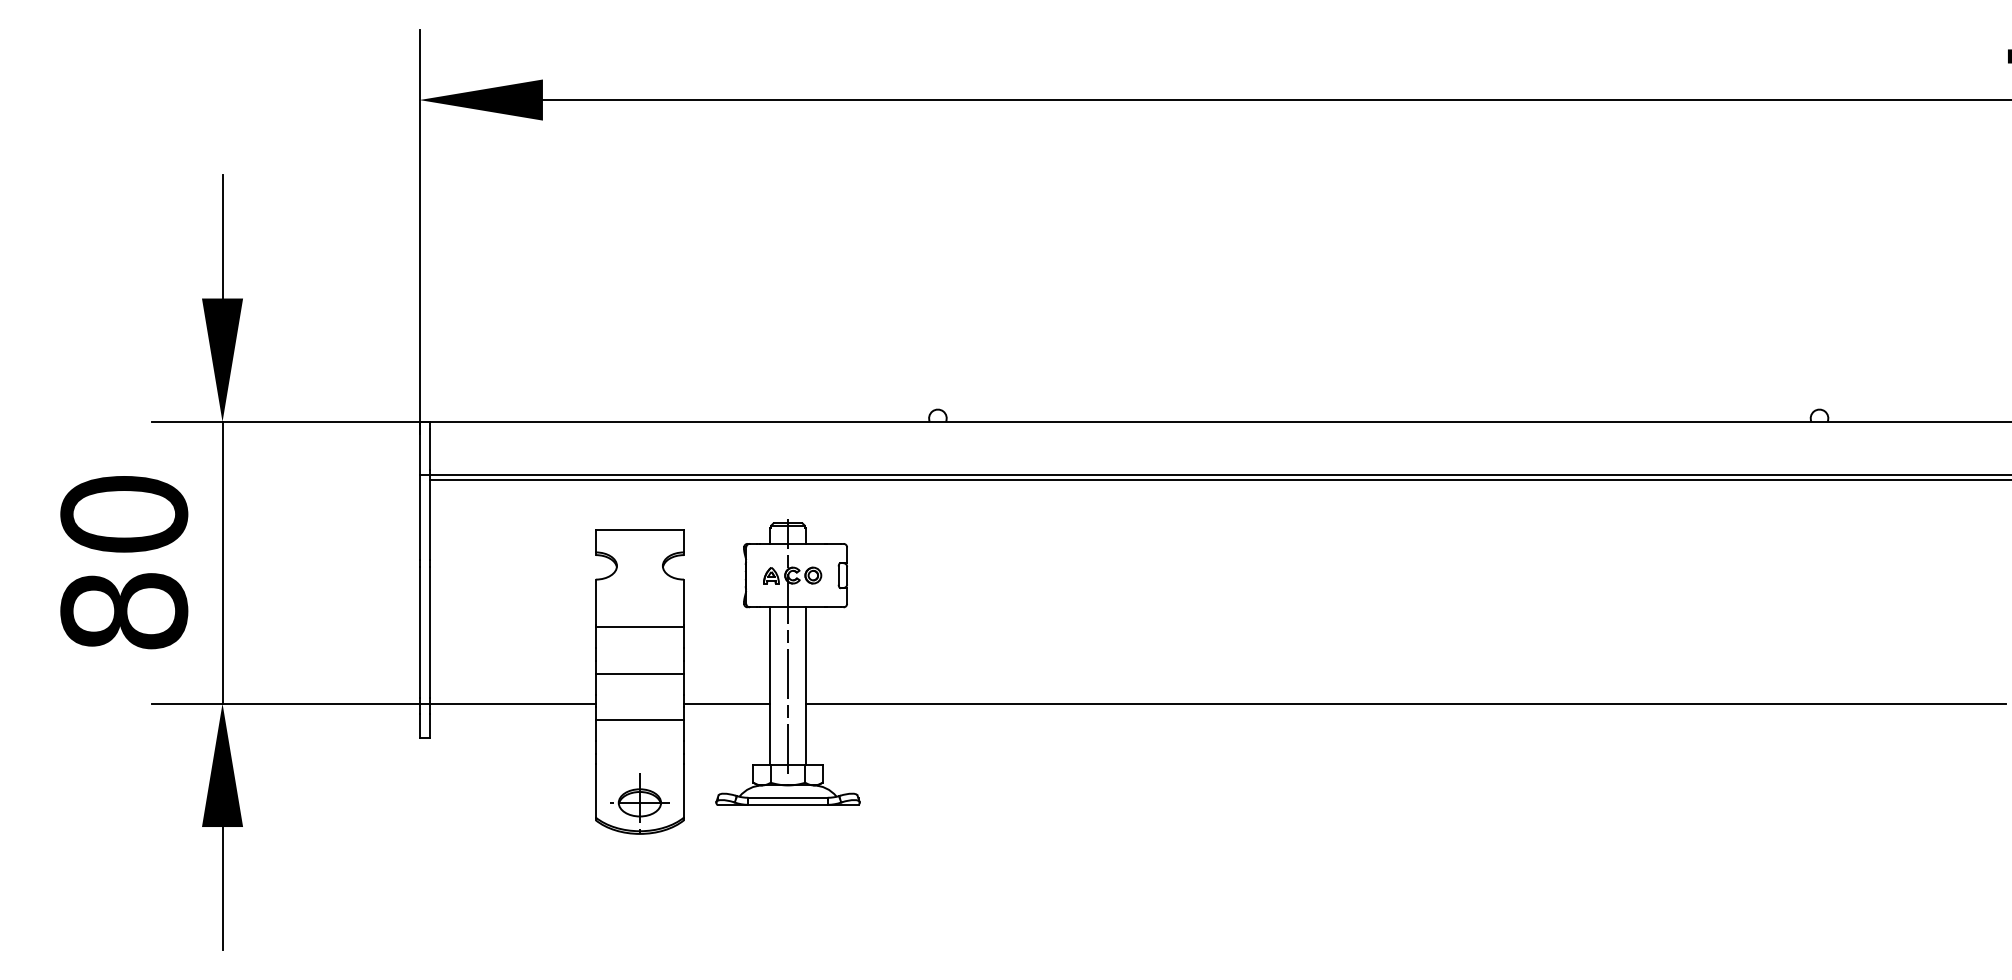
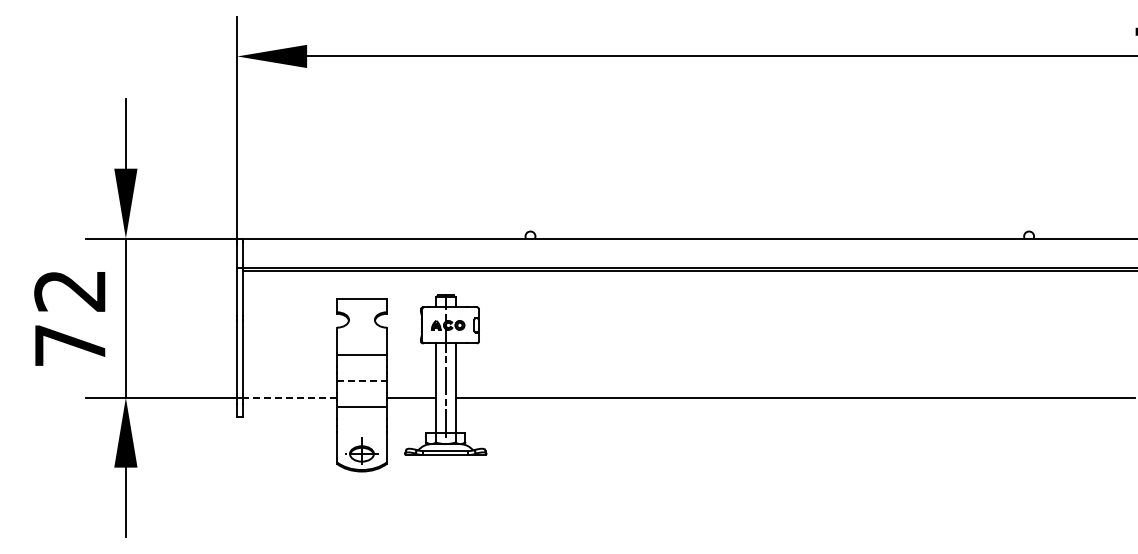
text: (124, 561) -> (70, 317), 80 -> 72
line: (639, 674) -> (361, 381), solid -> dashed
line: (513, 703) -> (290, 397), solid -> dashed

